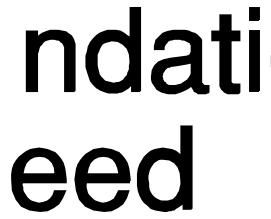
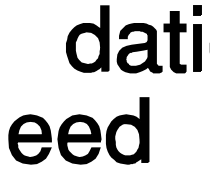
part: (38, 61) -> (29, 47), removed

